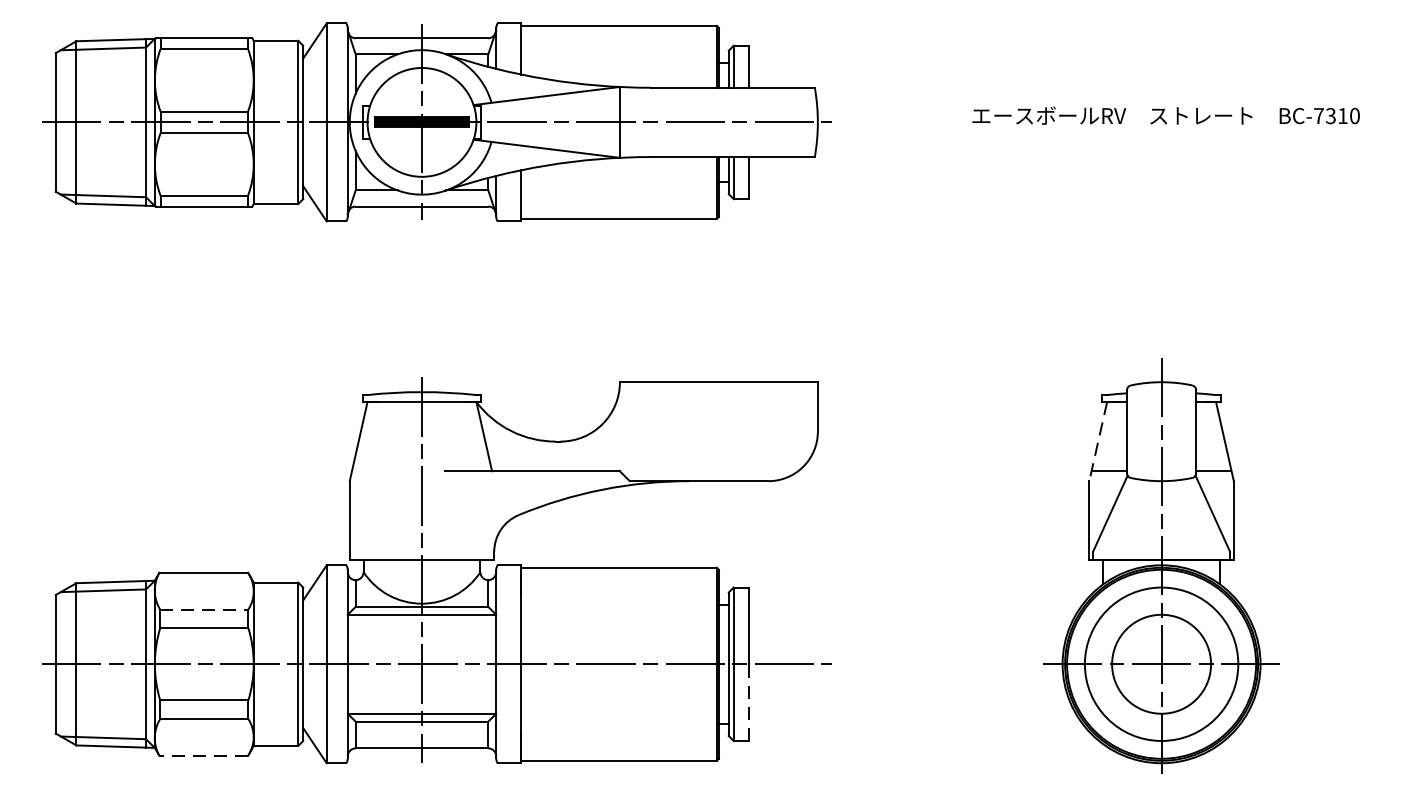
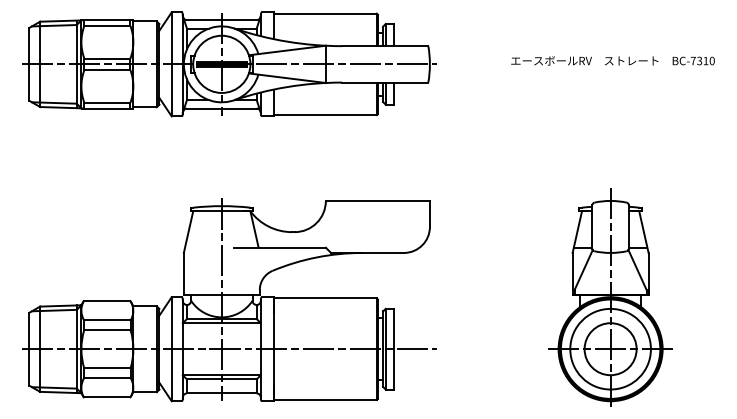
line: (1098, 442) -> (577, 232), dashed -> solid
line: (204, 609) -> (107, 320), dashed -> solid
line: (748, 700) -> (393, 368), dashed -> solid
line: (202, 756) -> (106, 397), dashed -> solid

